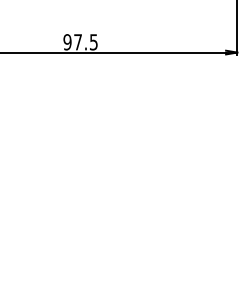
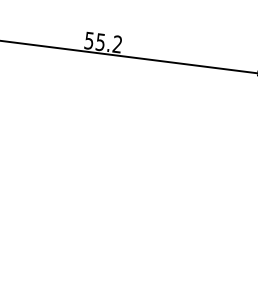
text: (80, 42) -> (103, 42), 97.5 -> 55.2

